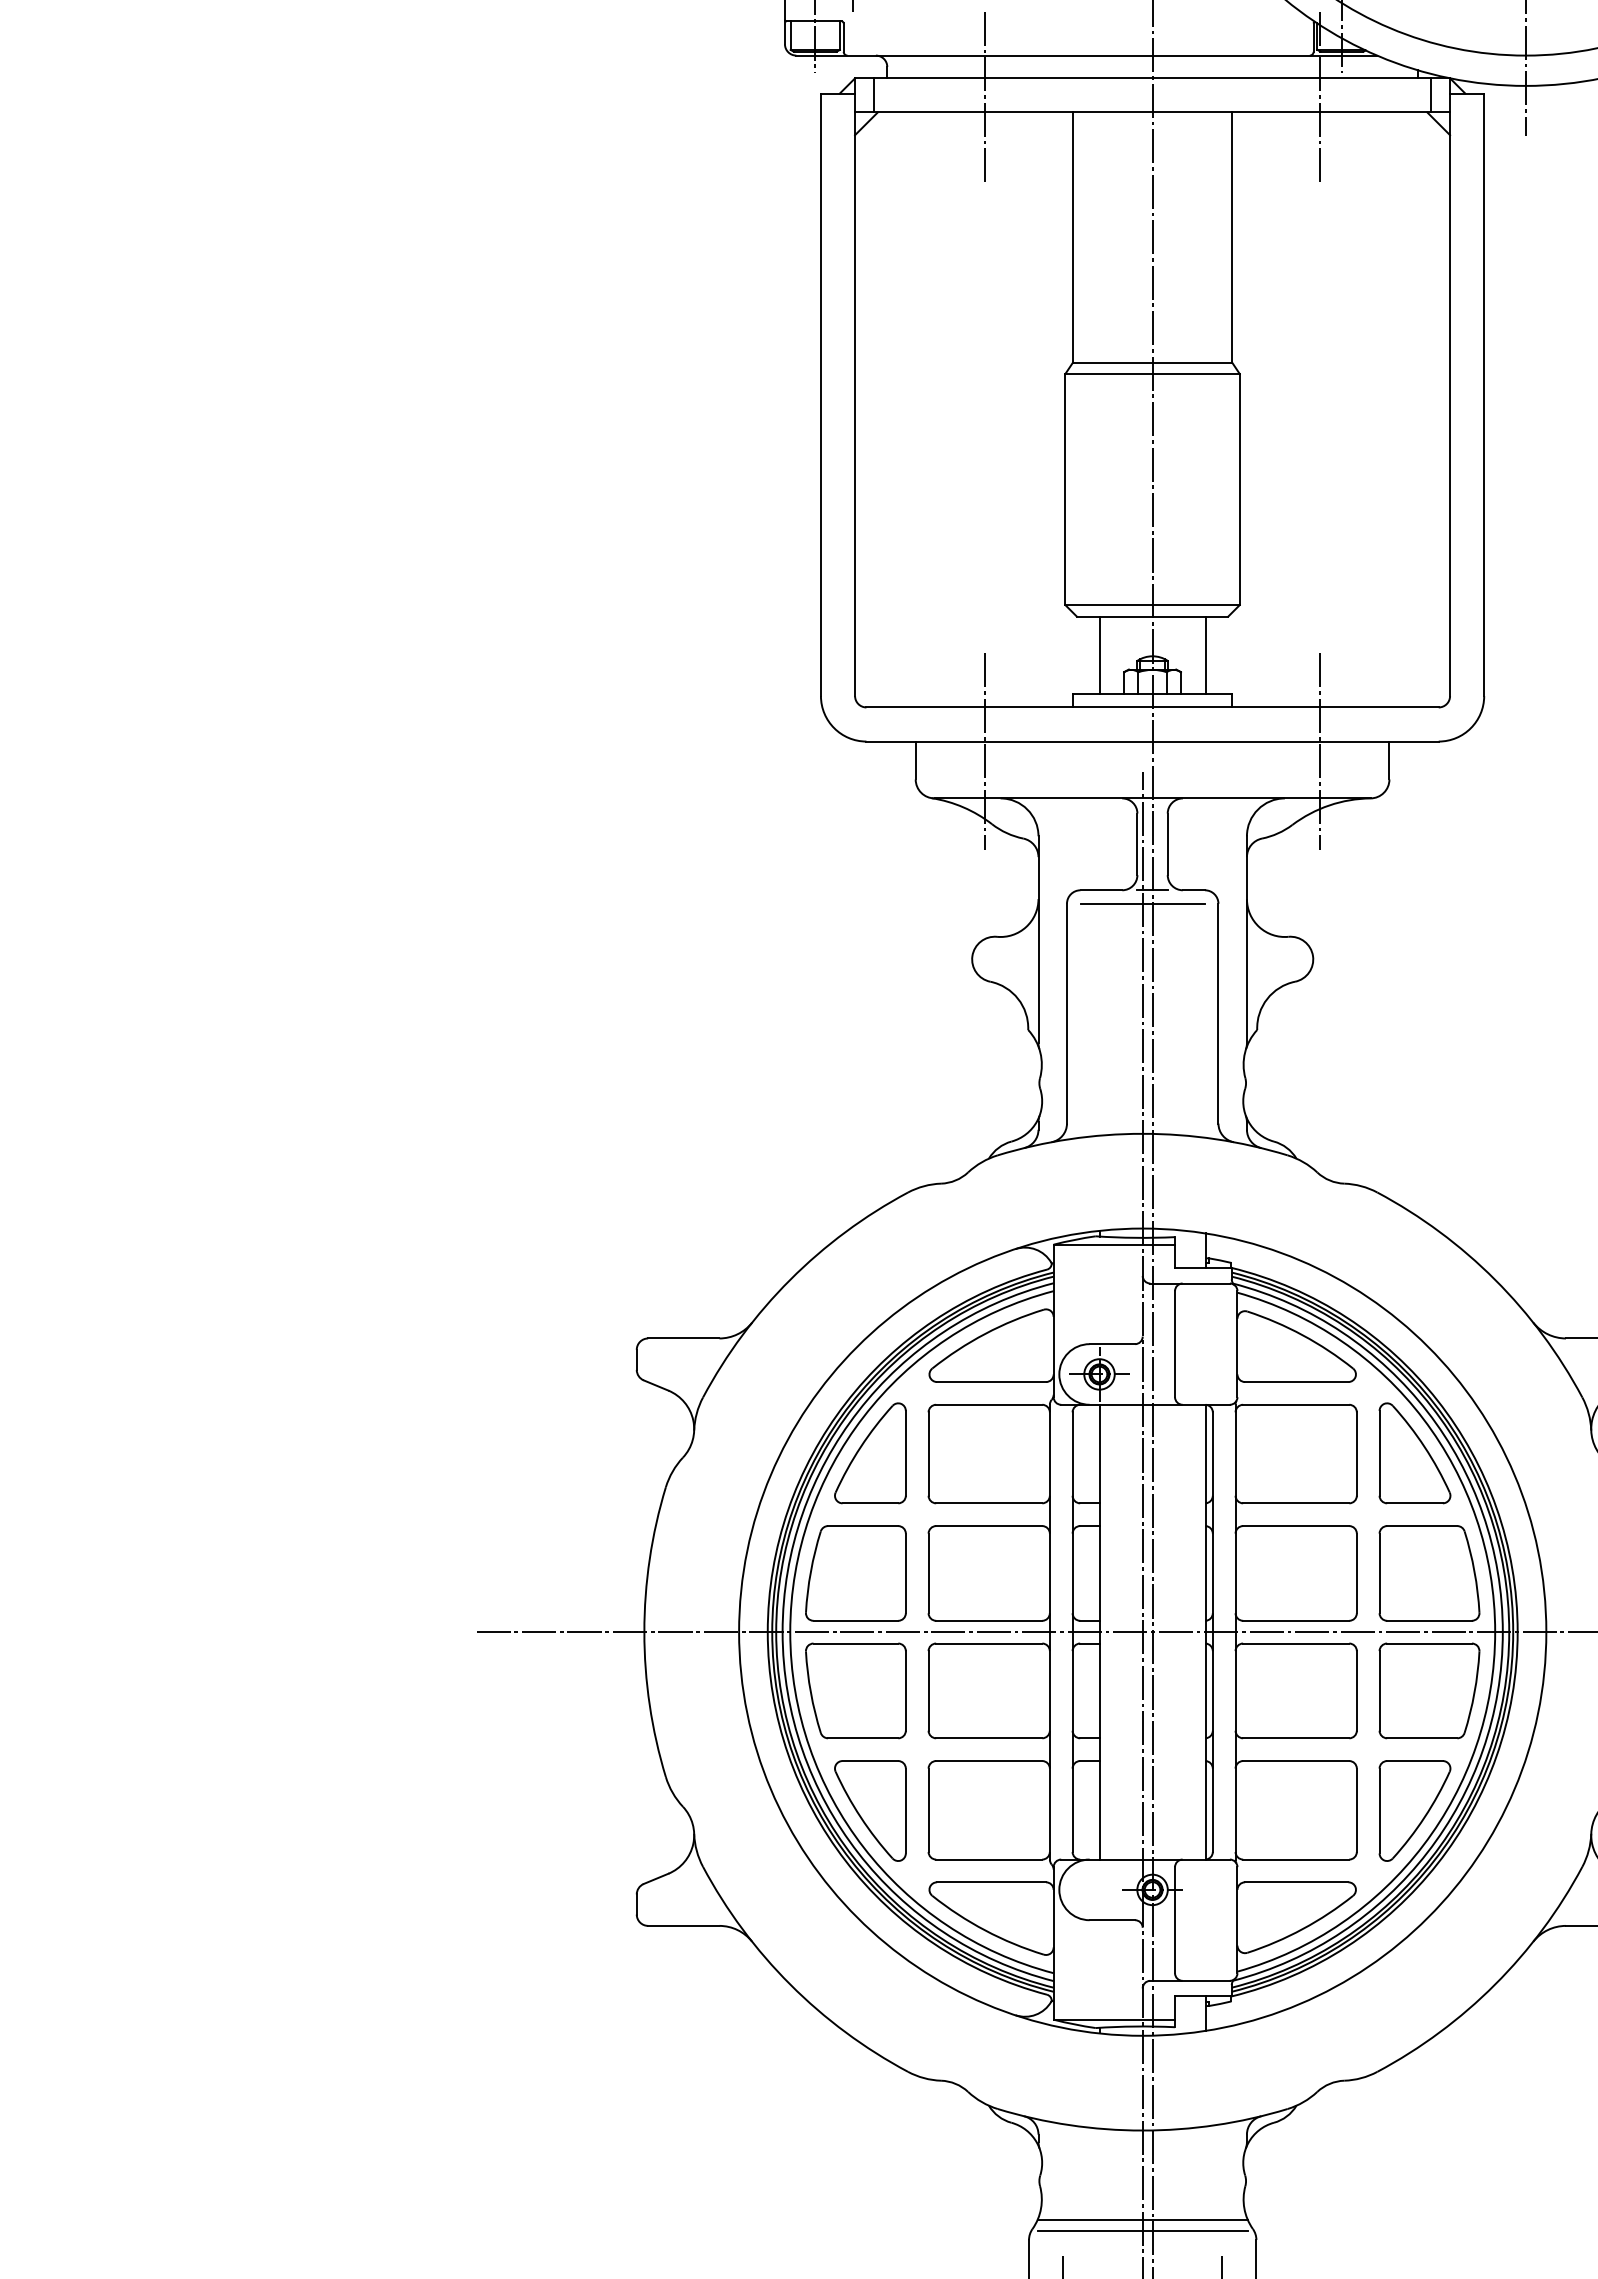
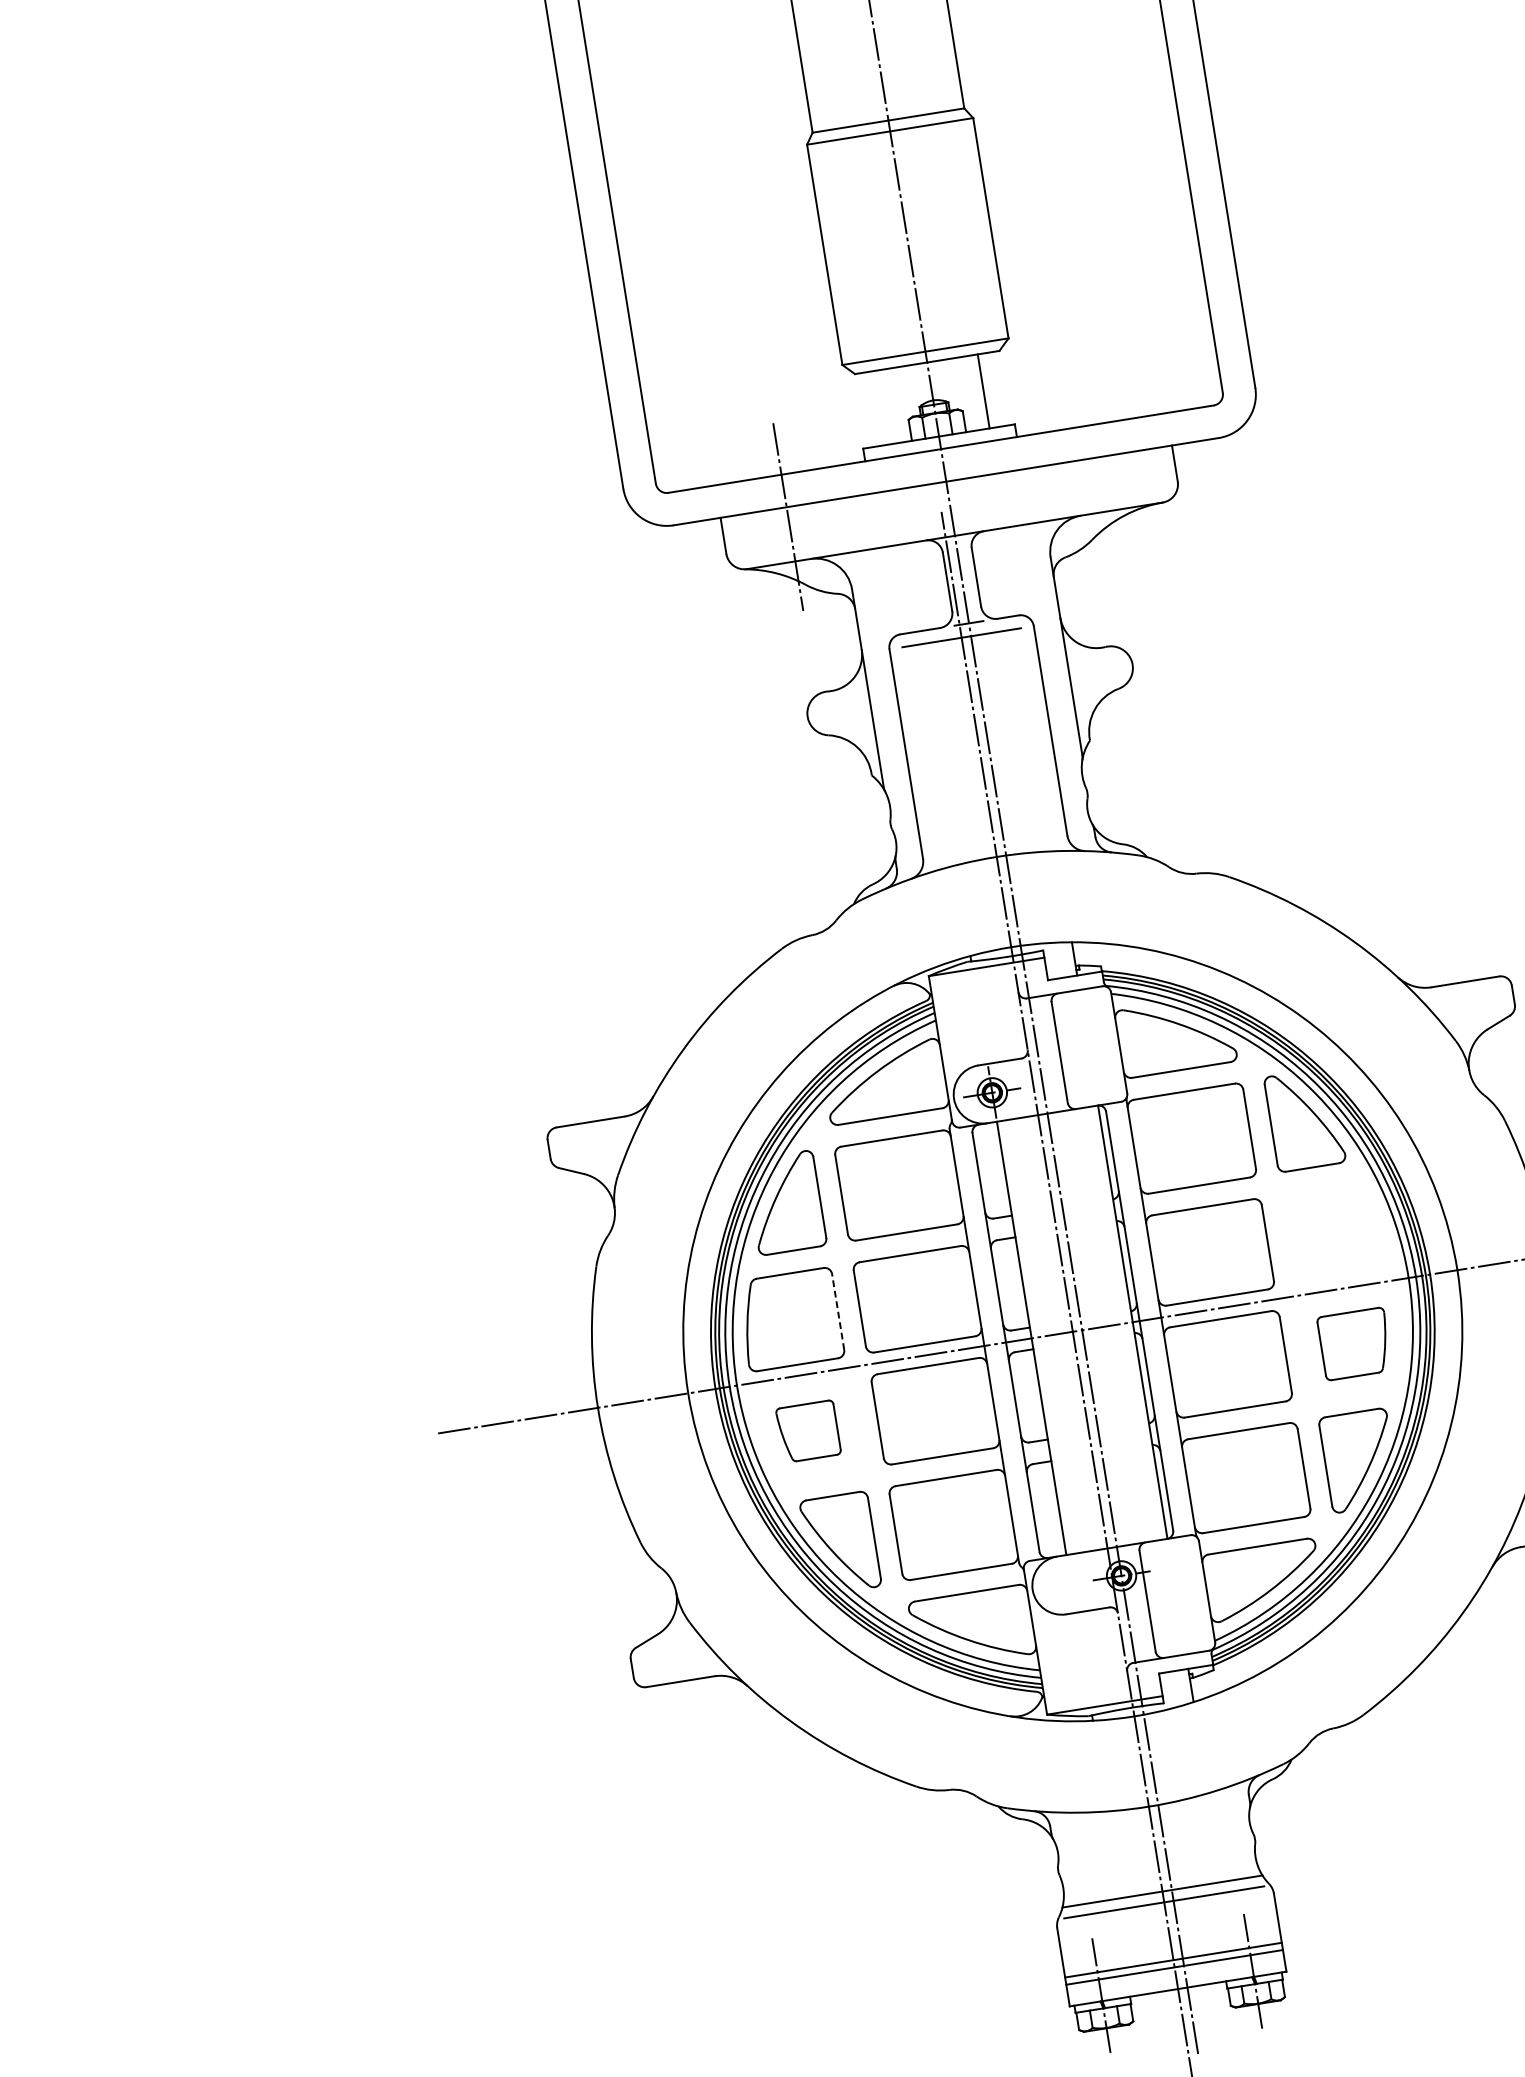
line: (1099, 655) -> (882, 407), removed
line: (1320, 751) -> (1107, 465), removed
line: (905, 1573) -> (837, 1312), solid -> dashed
part: (1429, 1573) -> (1337, 1232), removed
part: (855, 1690) -> (808, 1431), size x0.6
part: (1429, 1690) -> (1354, 1343), size x0.7

